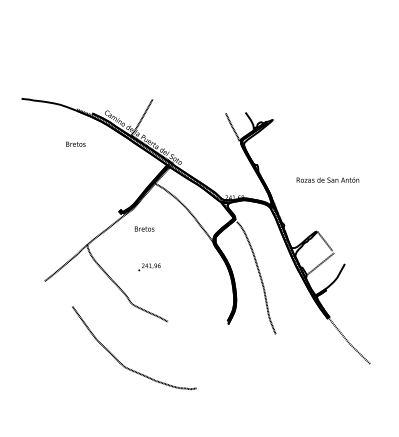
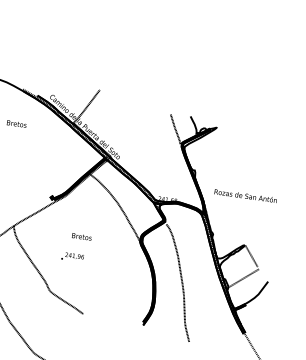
text: (327, 179) -> (245, 195), moved
text: (144, 228) -> (81, 236), moved

